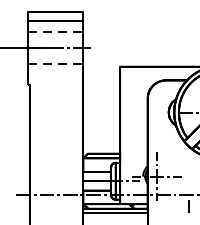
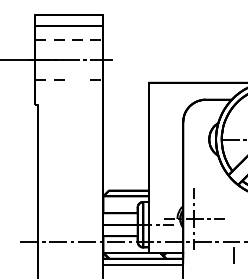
line: (62, 64) -> (77, 79), removed

